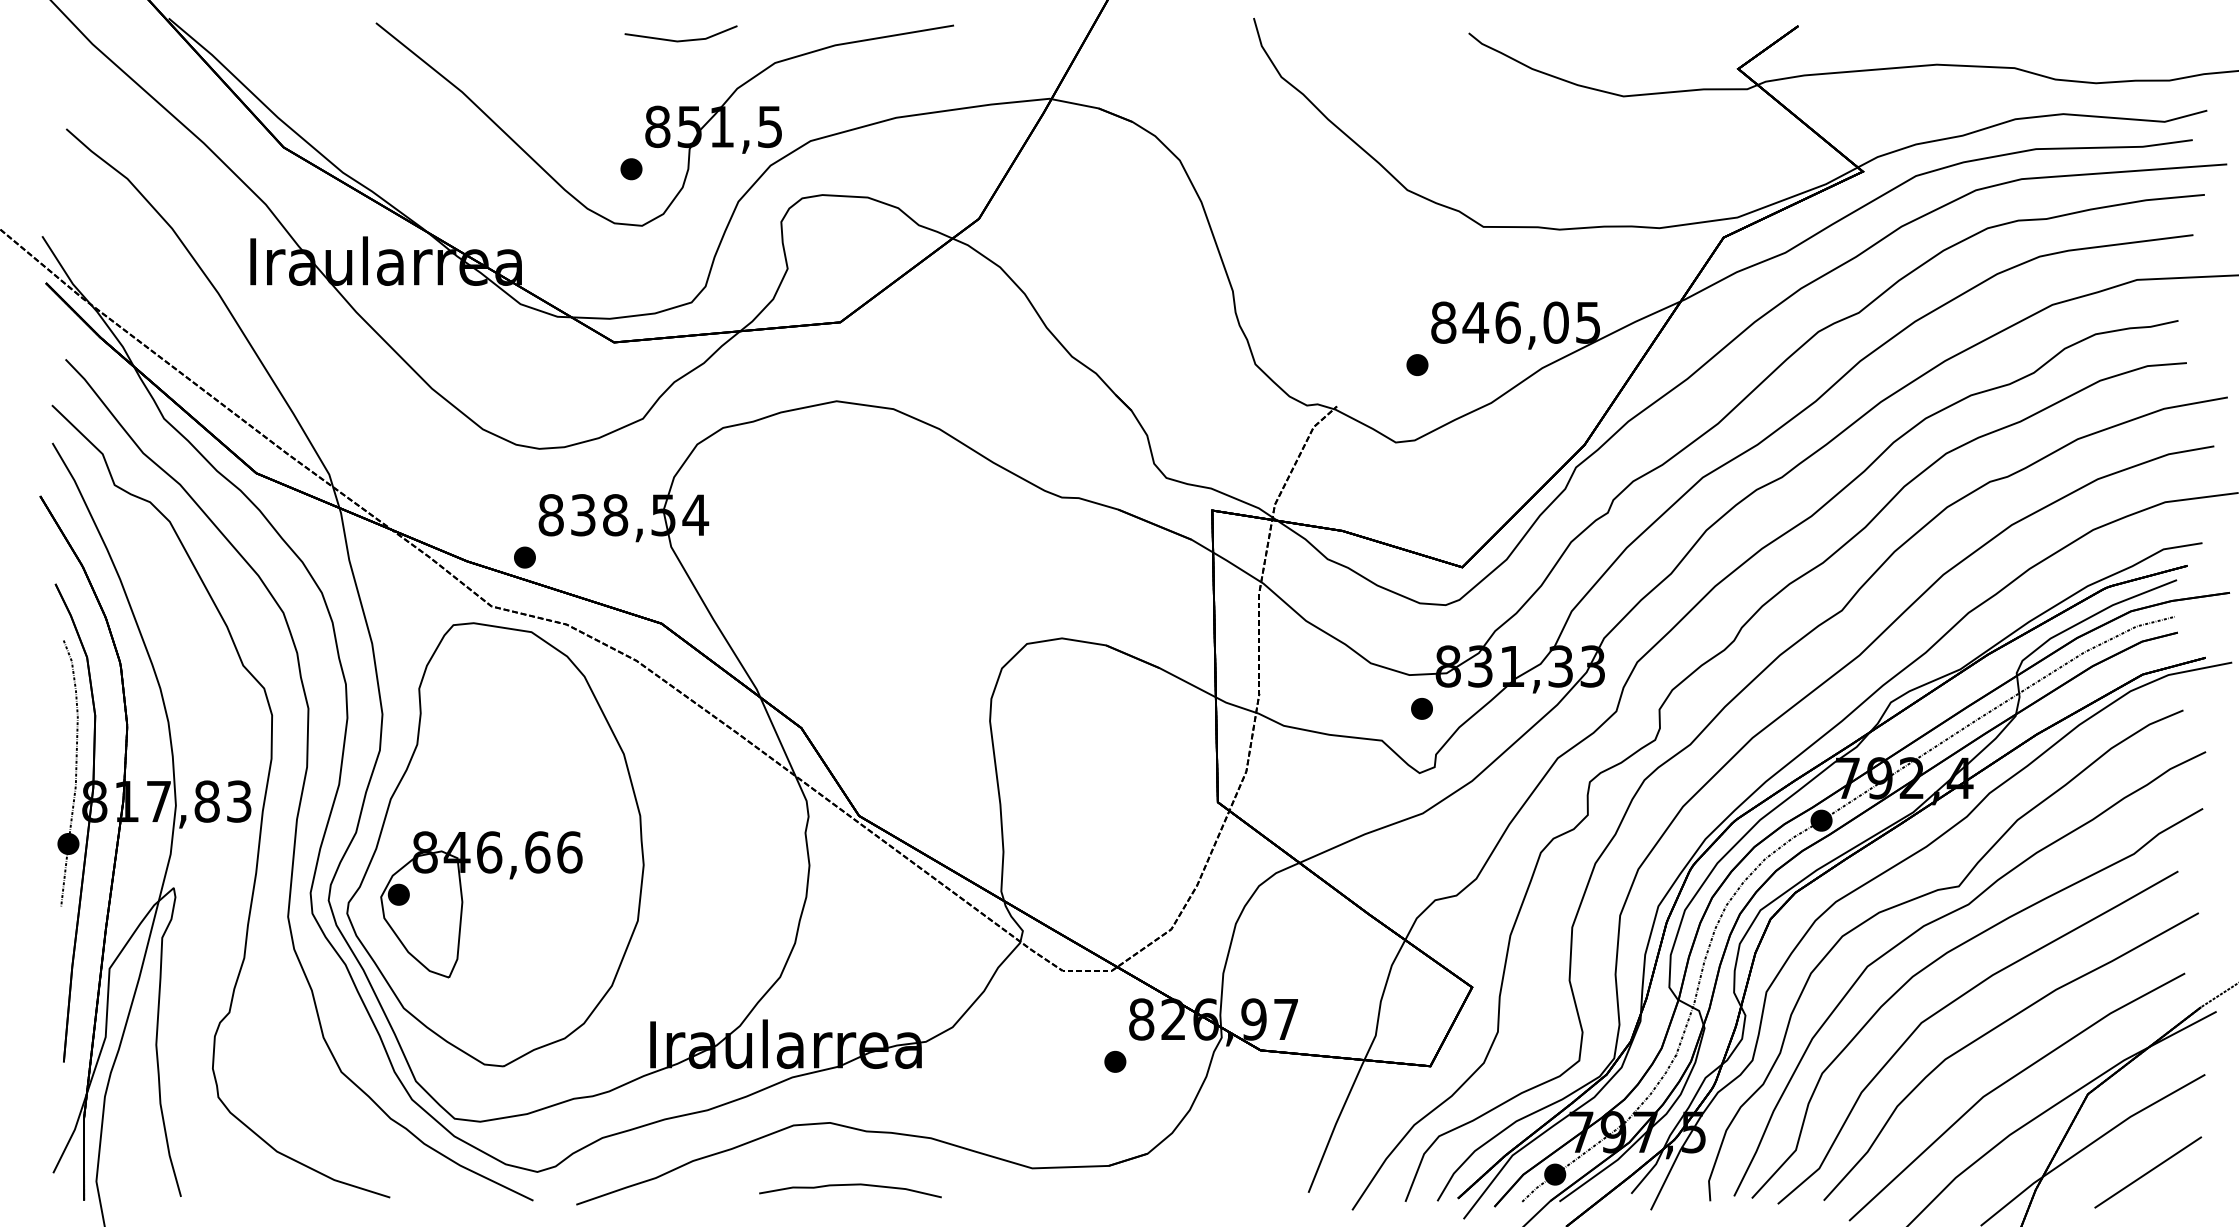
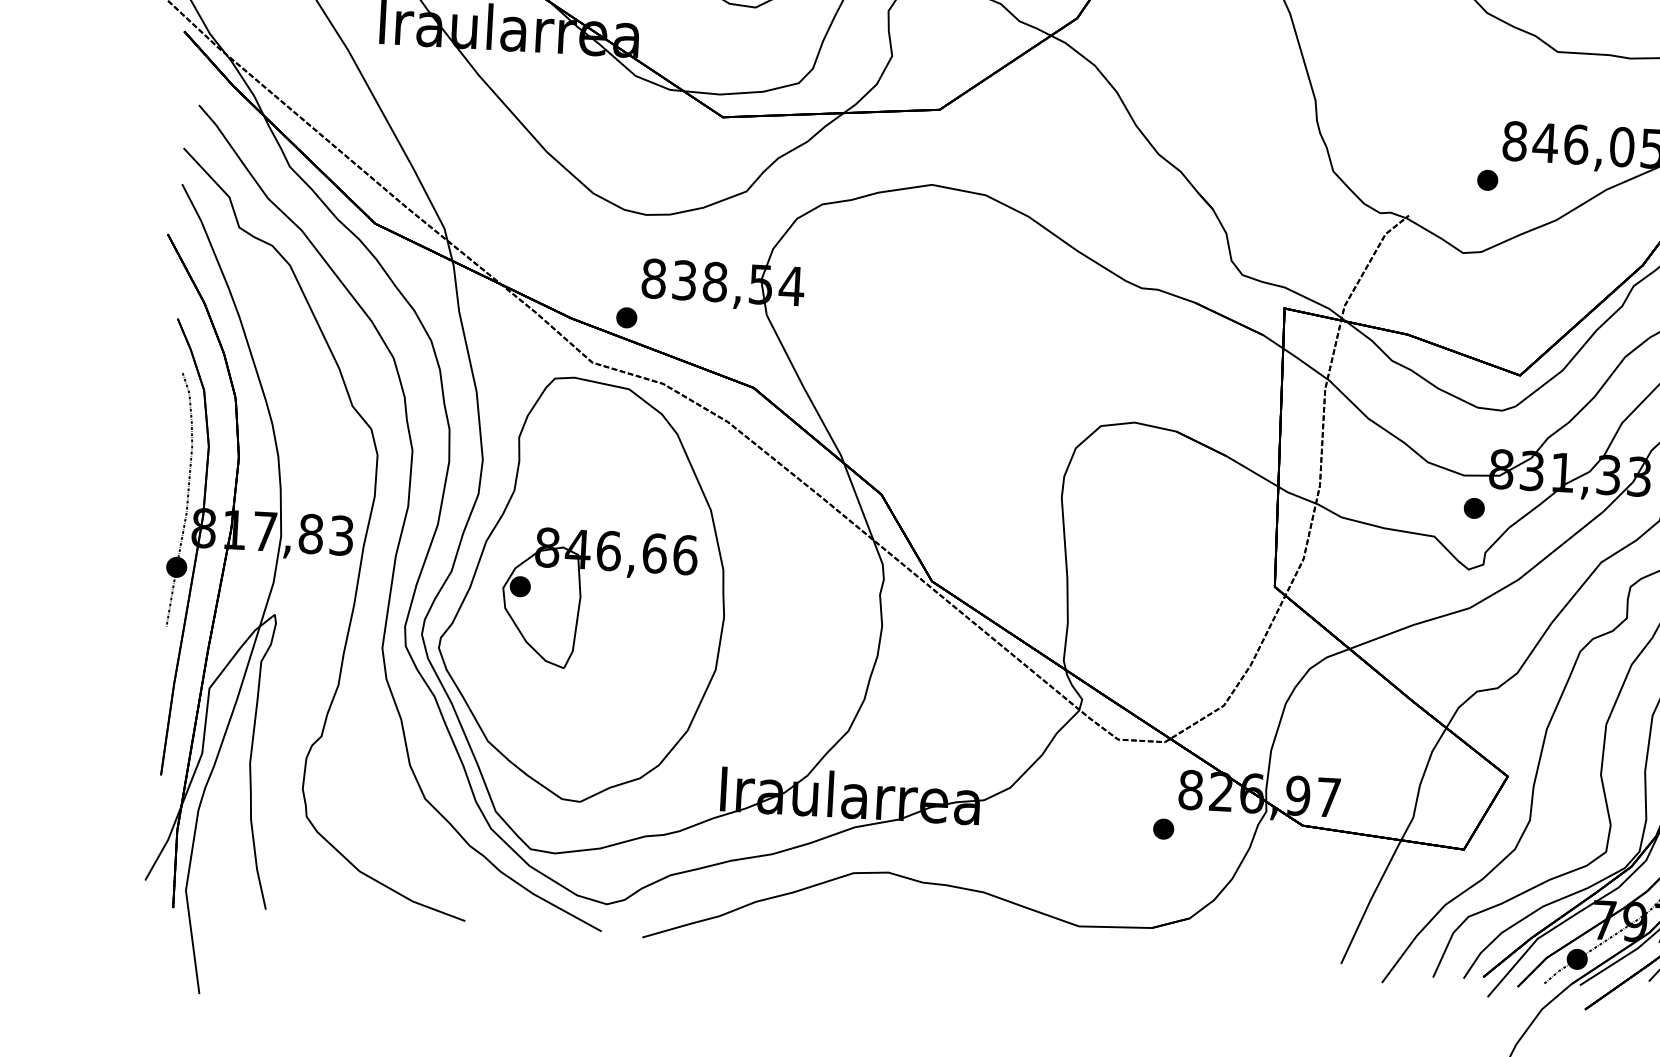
part: (463, 904) -> (581, 599), moved
curve: (850, 1185) -> (904, 933), removed

